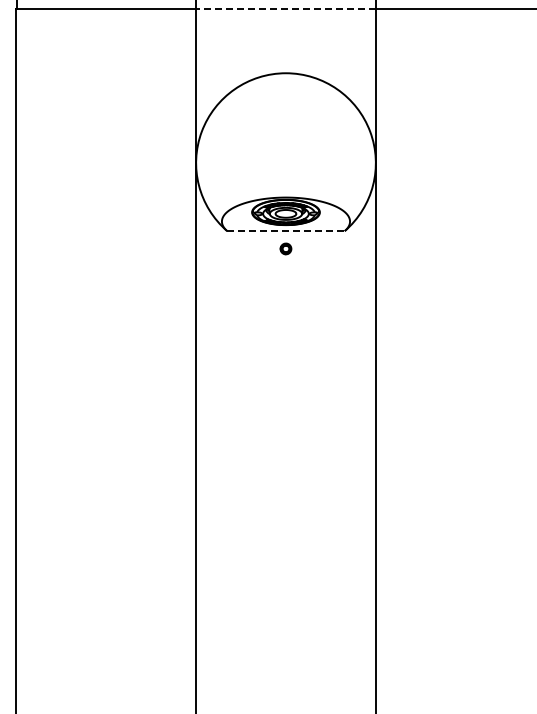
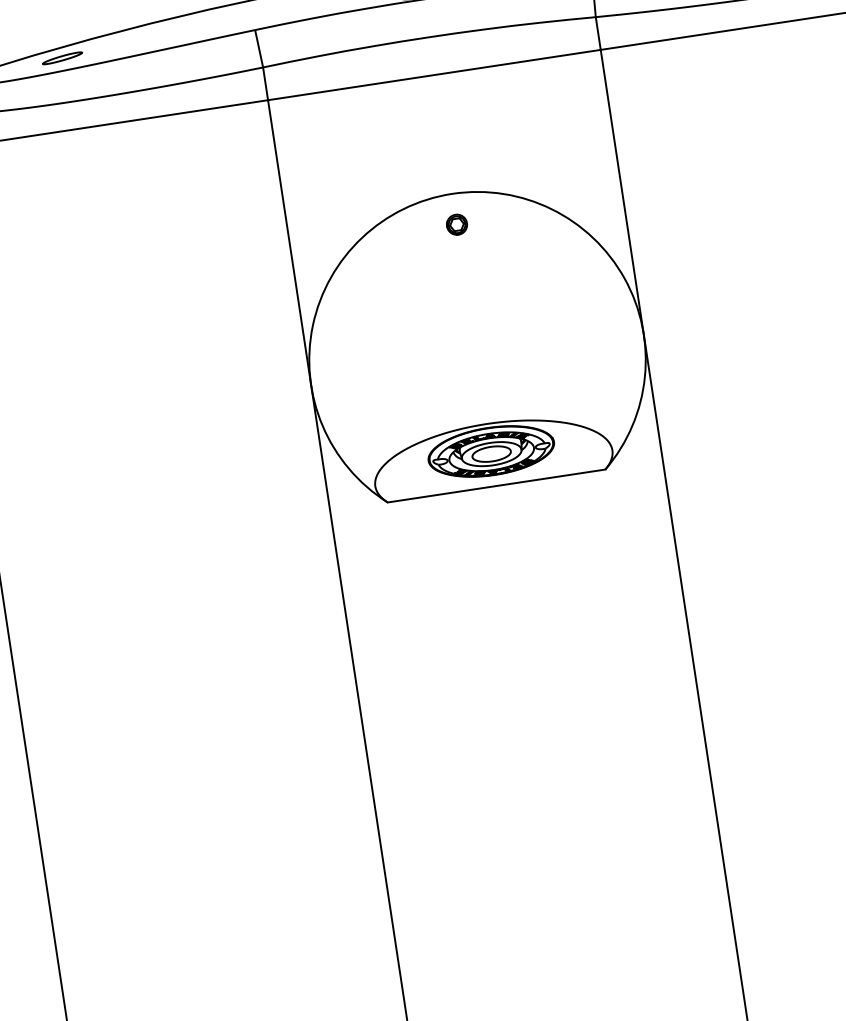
line: (286, 9) -> (435, 75), dashed -> solid
line: (285, 231) -> (495, 486), dashed -> solid
part: (285, 248) -> (455, 224), moved

